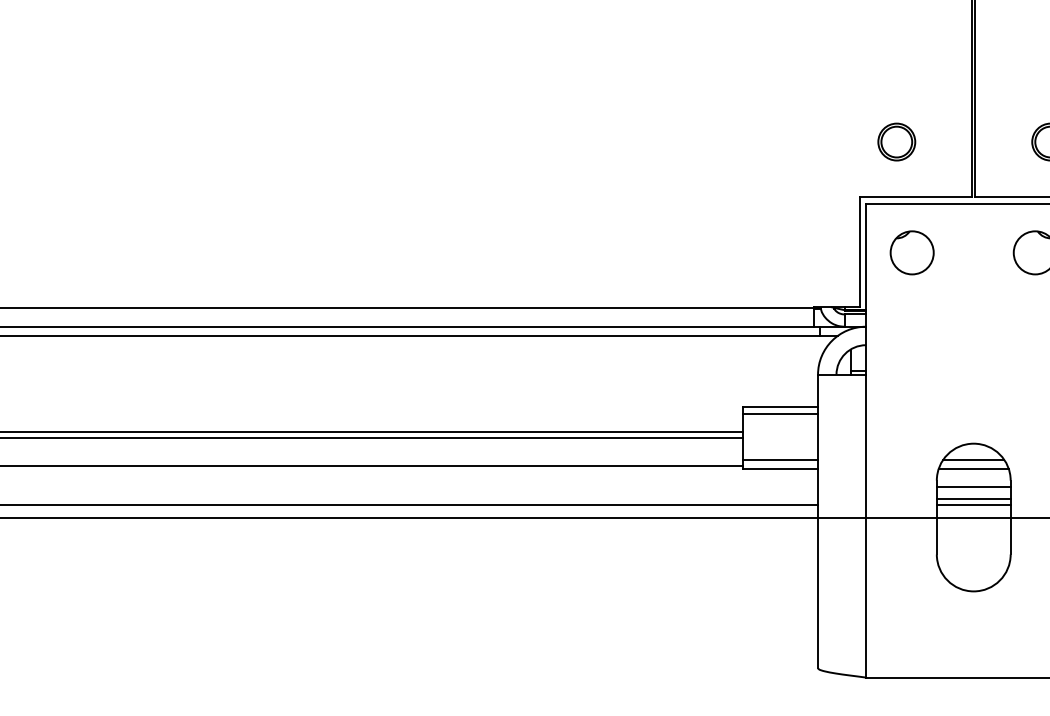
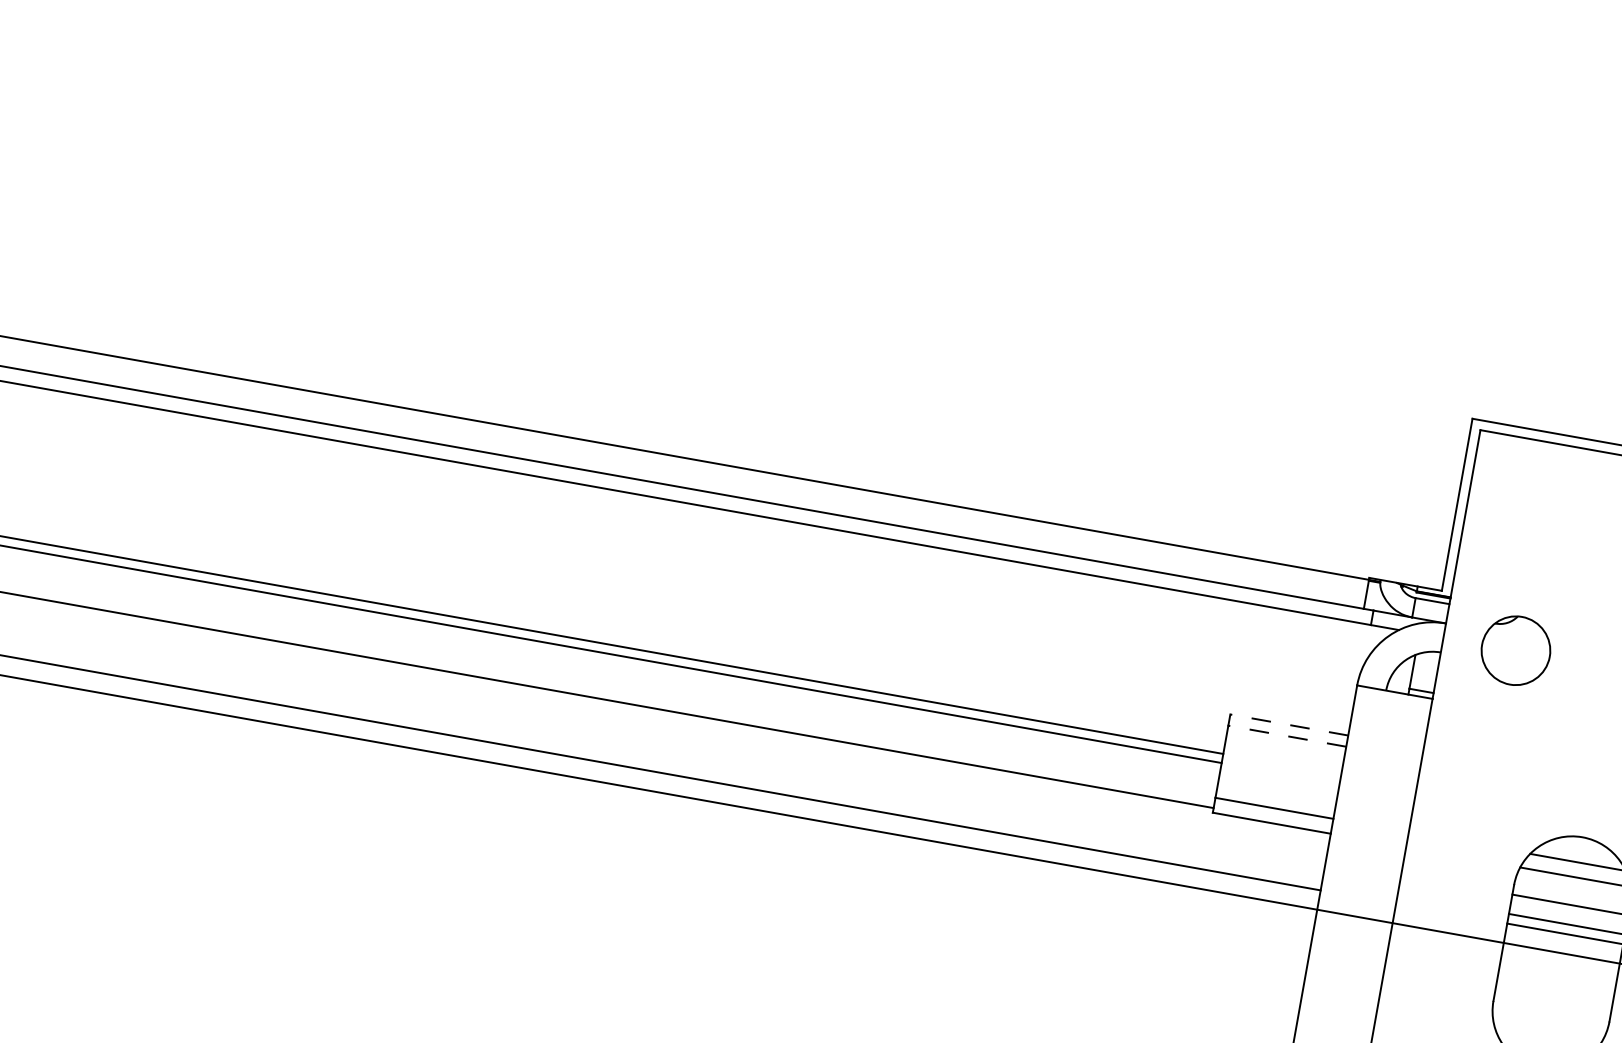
part: (896, 141) -> (1545, 341), removed
part: (911, 252) -> (1514, 649), moved
line: (780, 406) -> (1289, 724), solid -> dashed
line: (780, 413) -> (1287, 735), solid -> dashed

